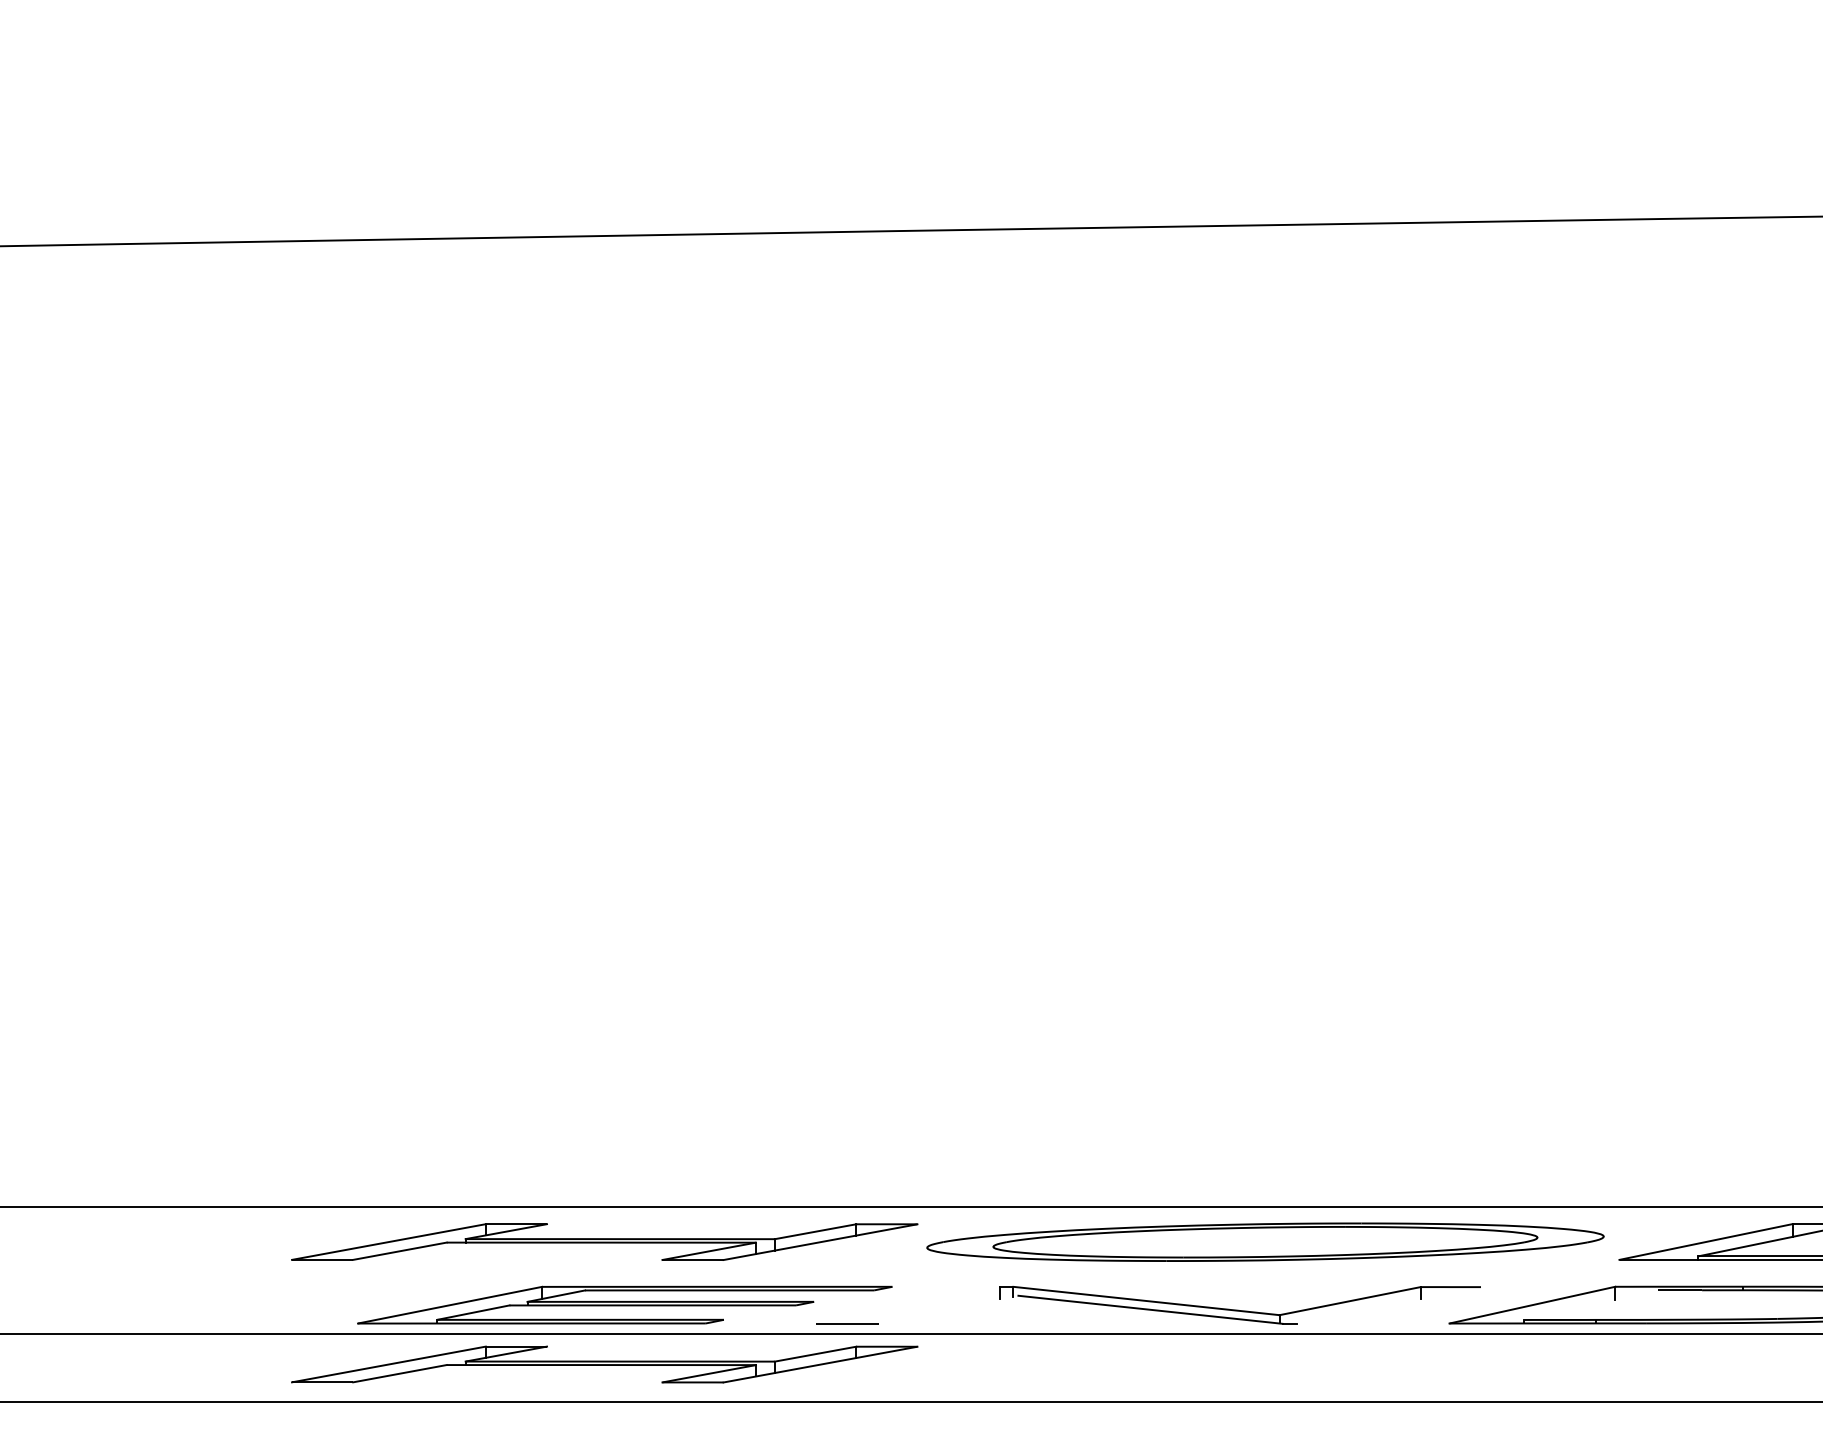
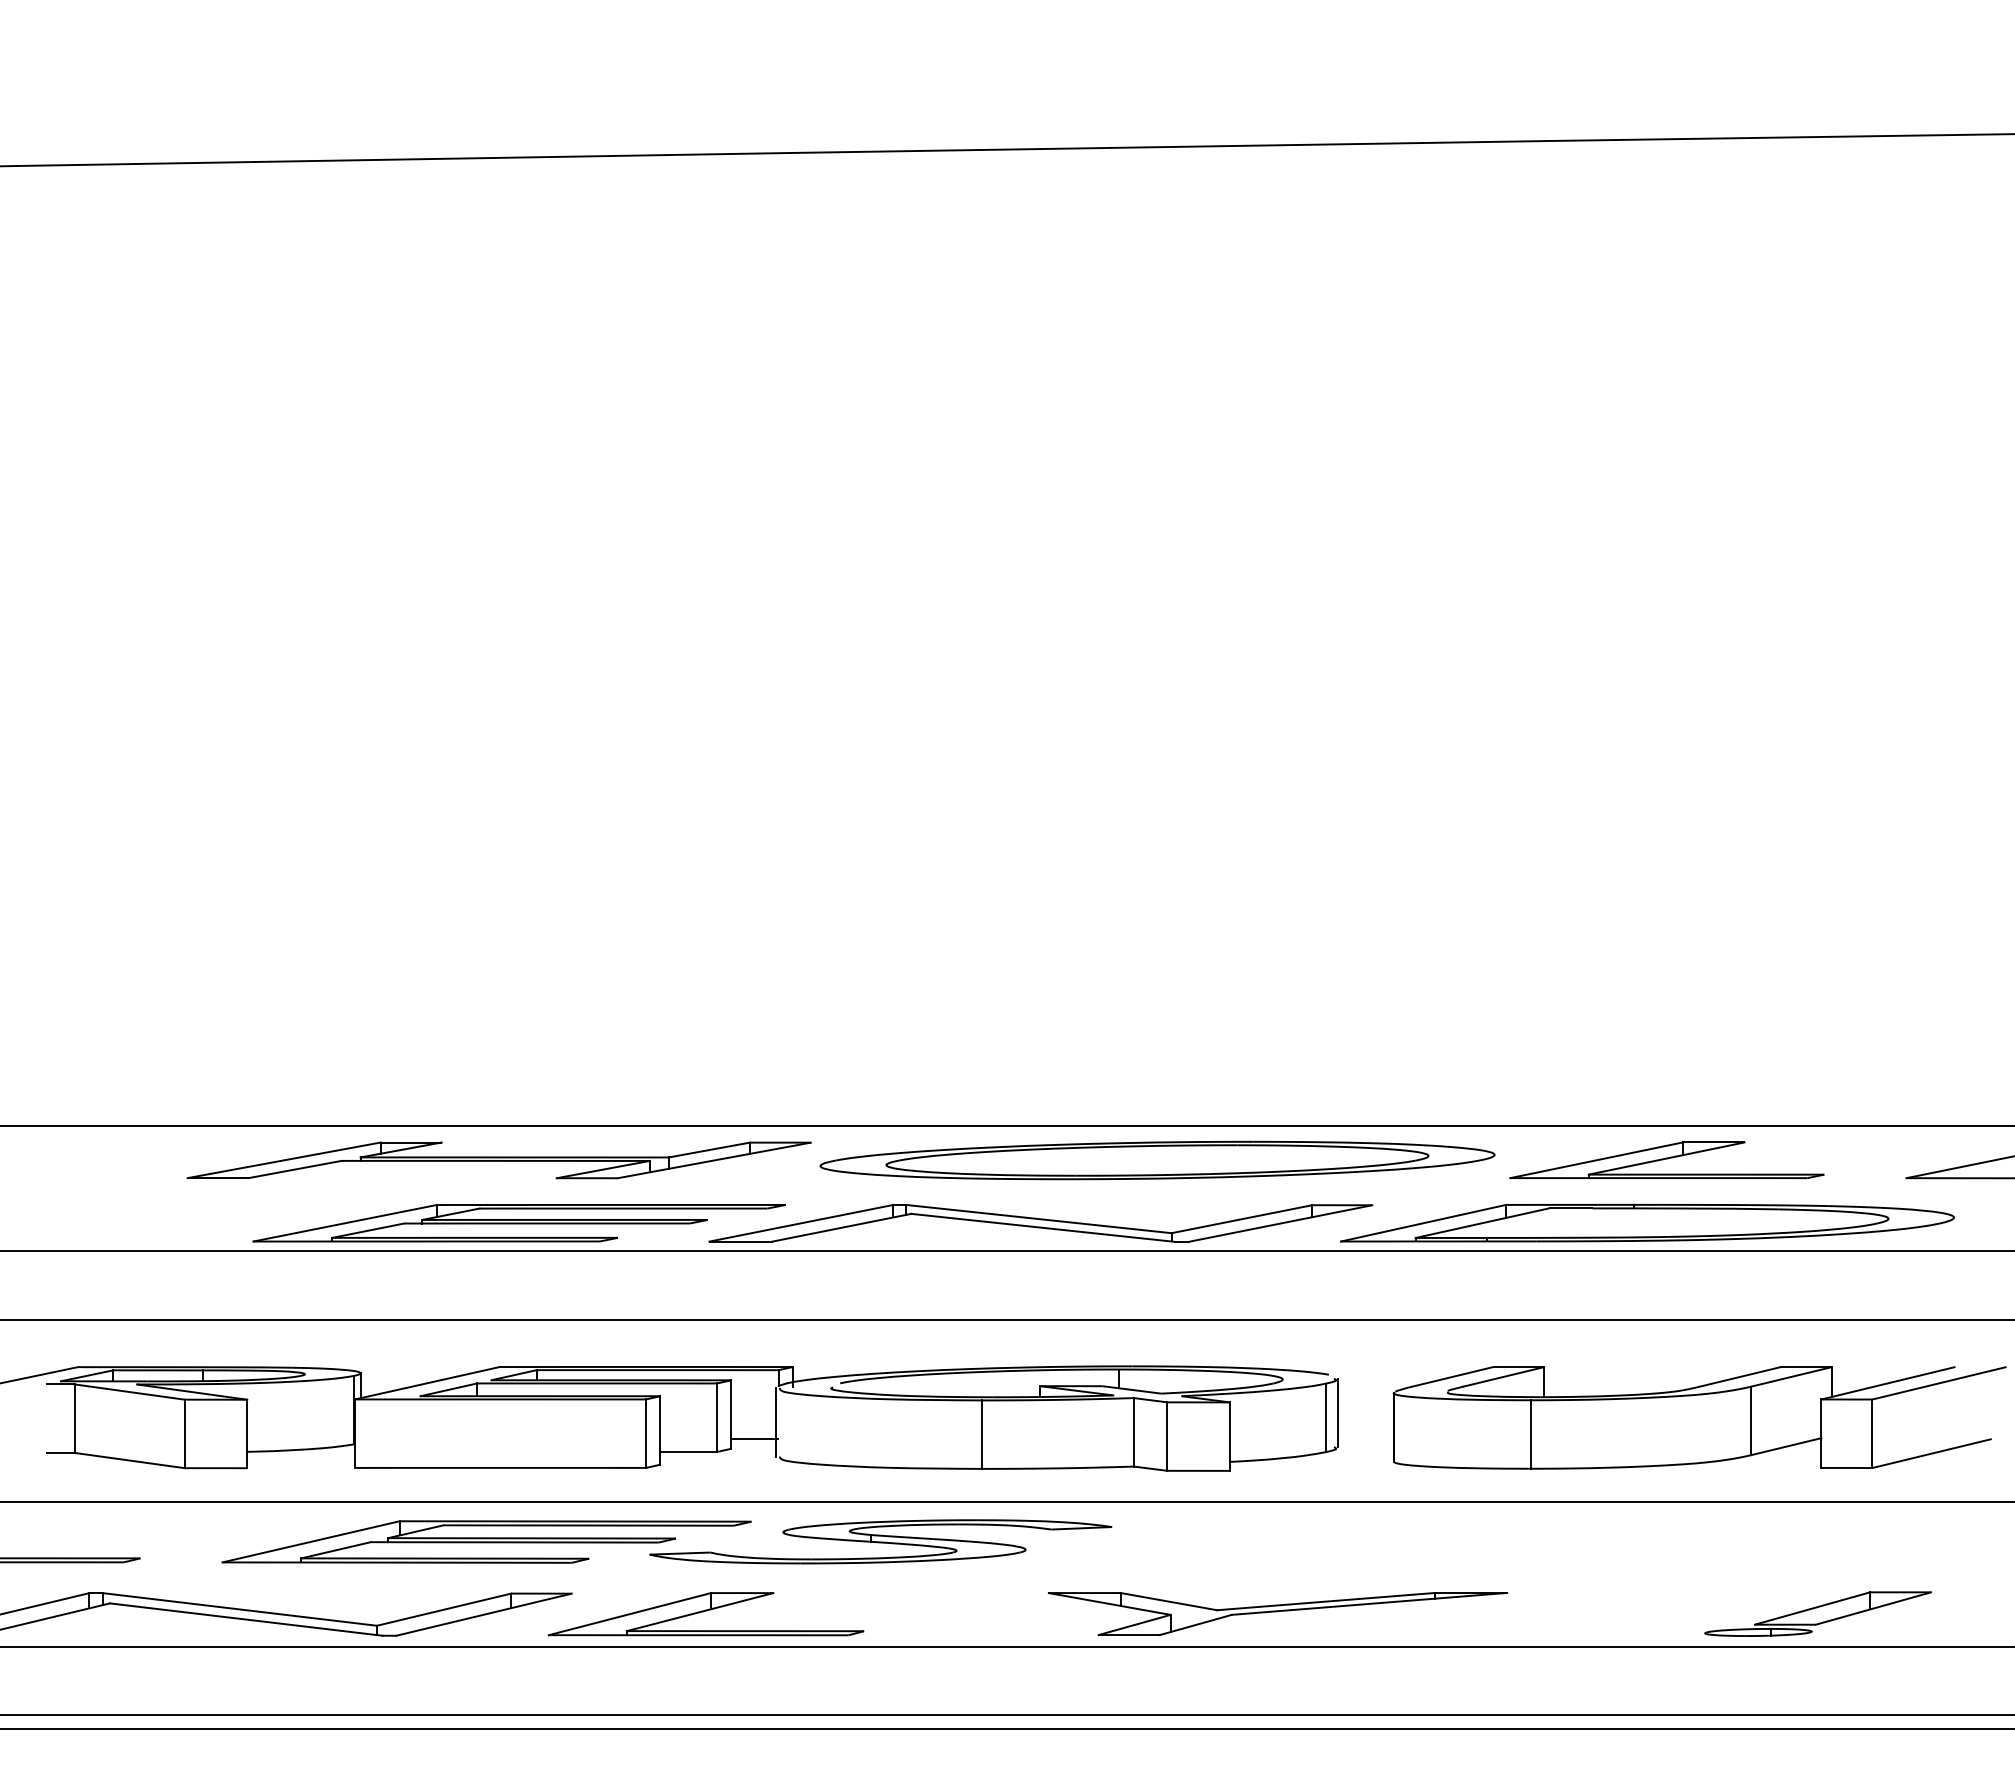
line: (908, 1304) -> (801, 1222), added
line: (1388, 1305) -> (1280, 1223), added
line: (1591, 1305) -> (1482, 1223), added
line: (948, 1309) -> (841, 1227), added
part: (604, 1364) -> (498, 1282), removed

